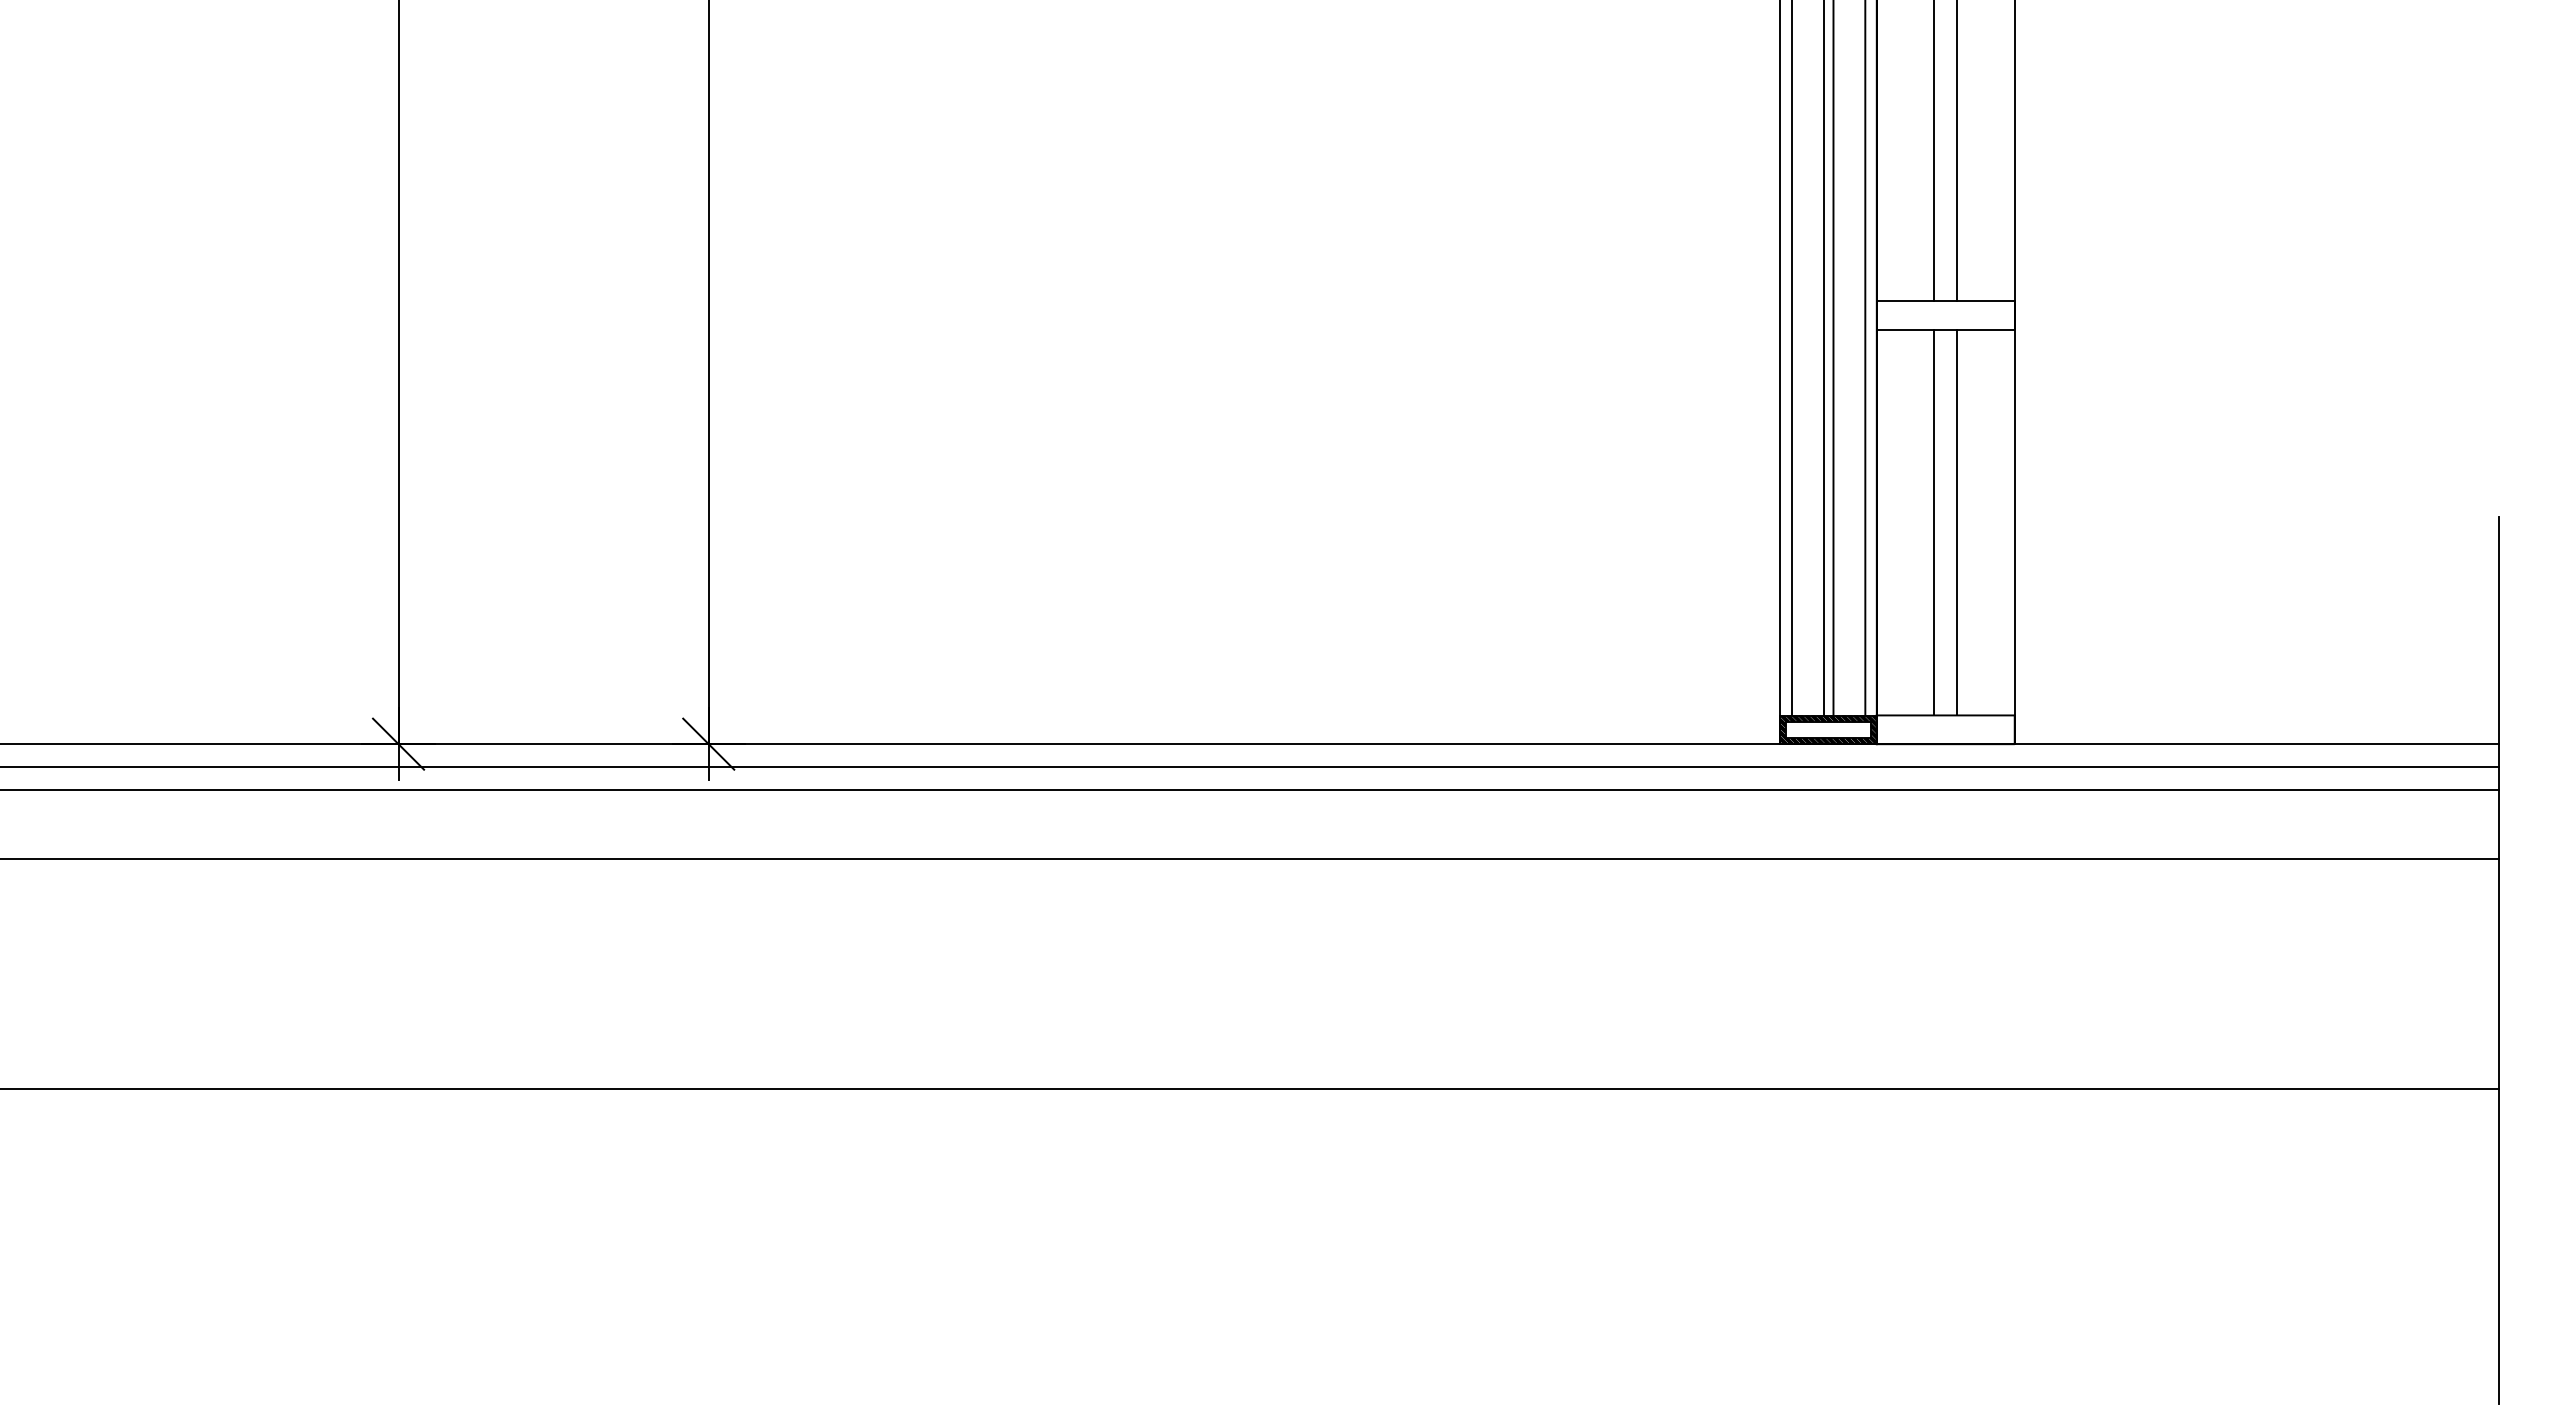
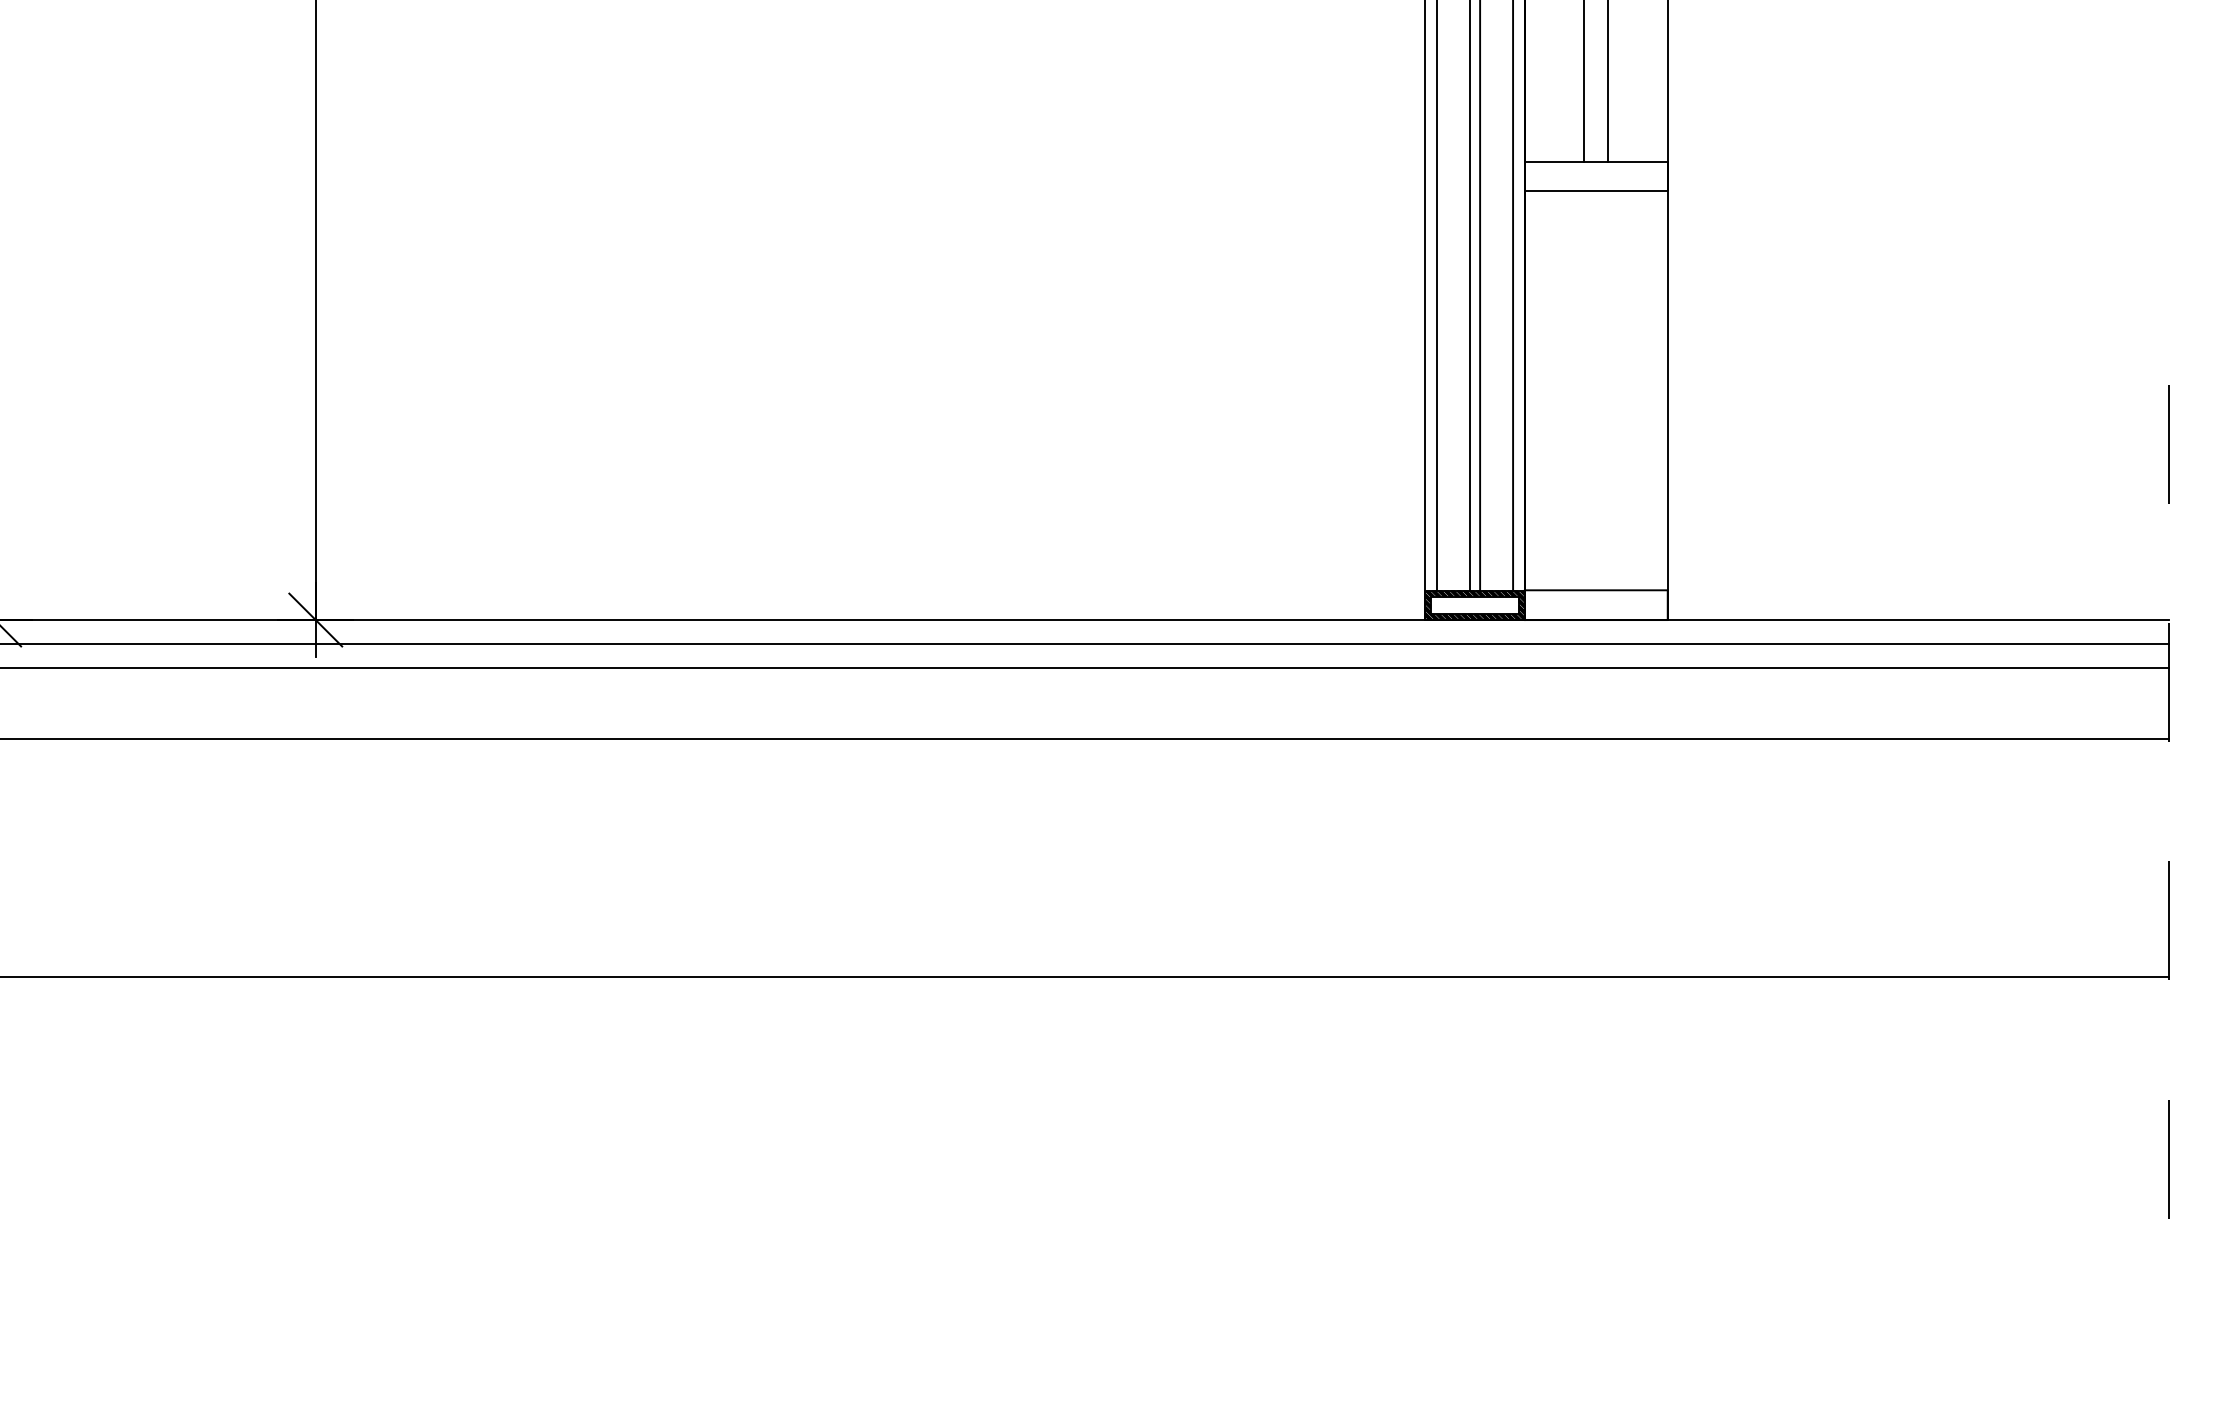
line: (1934, 522) -> (1584, 390), removed
line: (1957, 522) -> (1608, 390), removed
line: (2498, 960) -> (2168, 843), solid -> dashed

